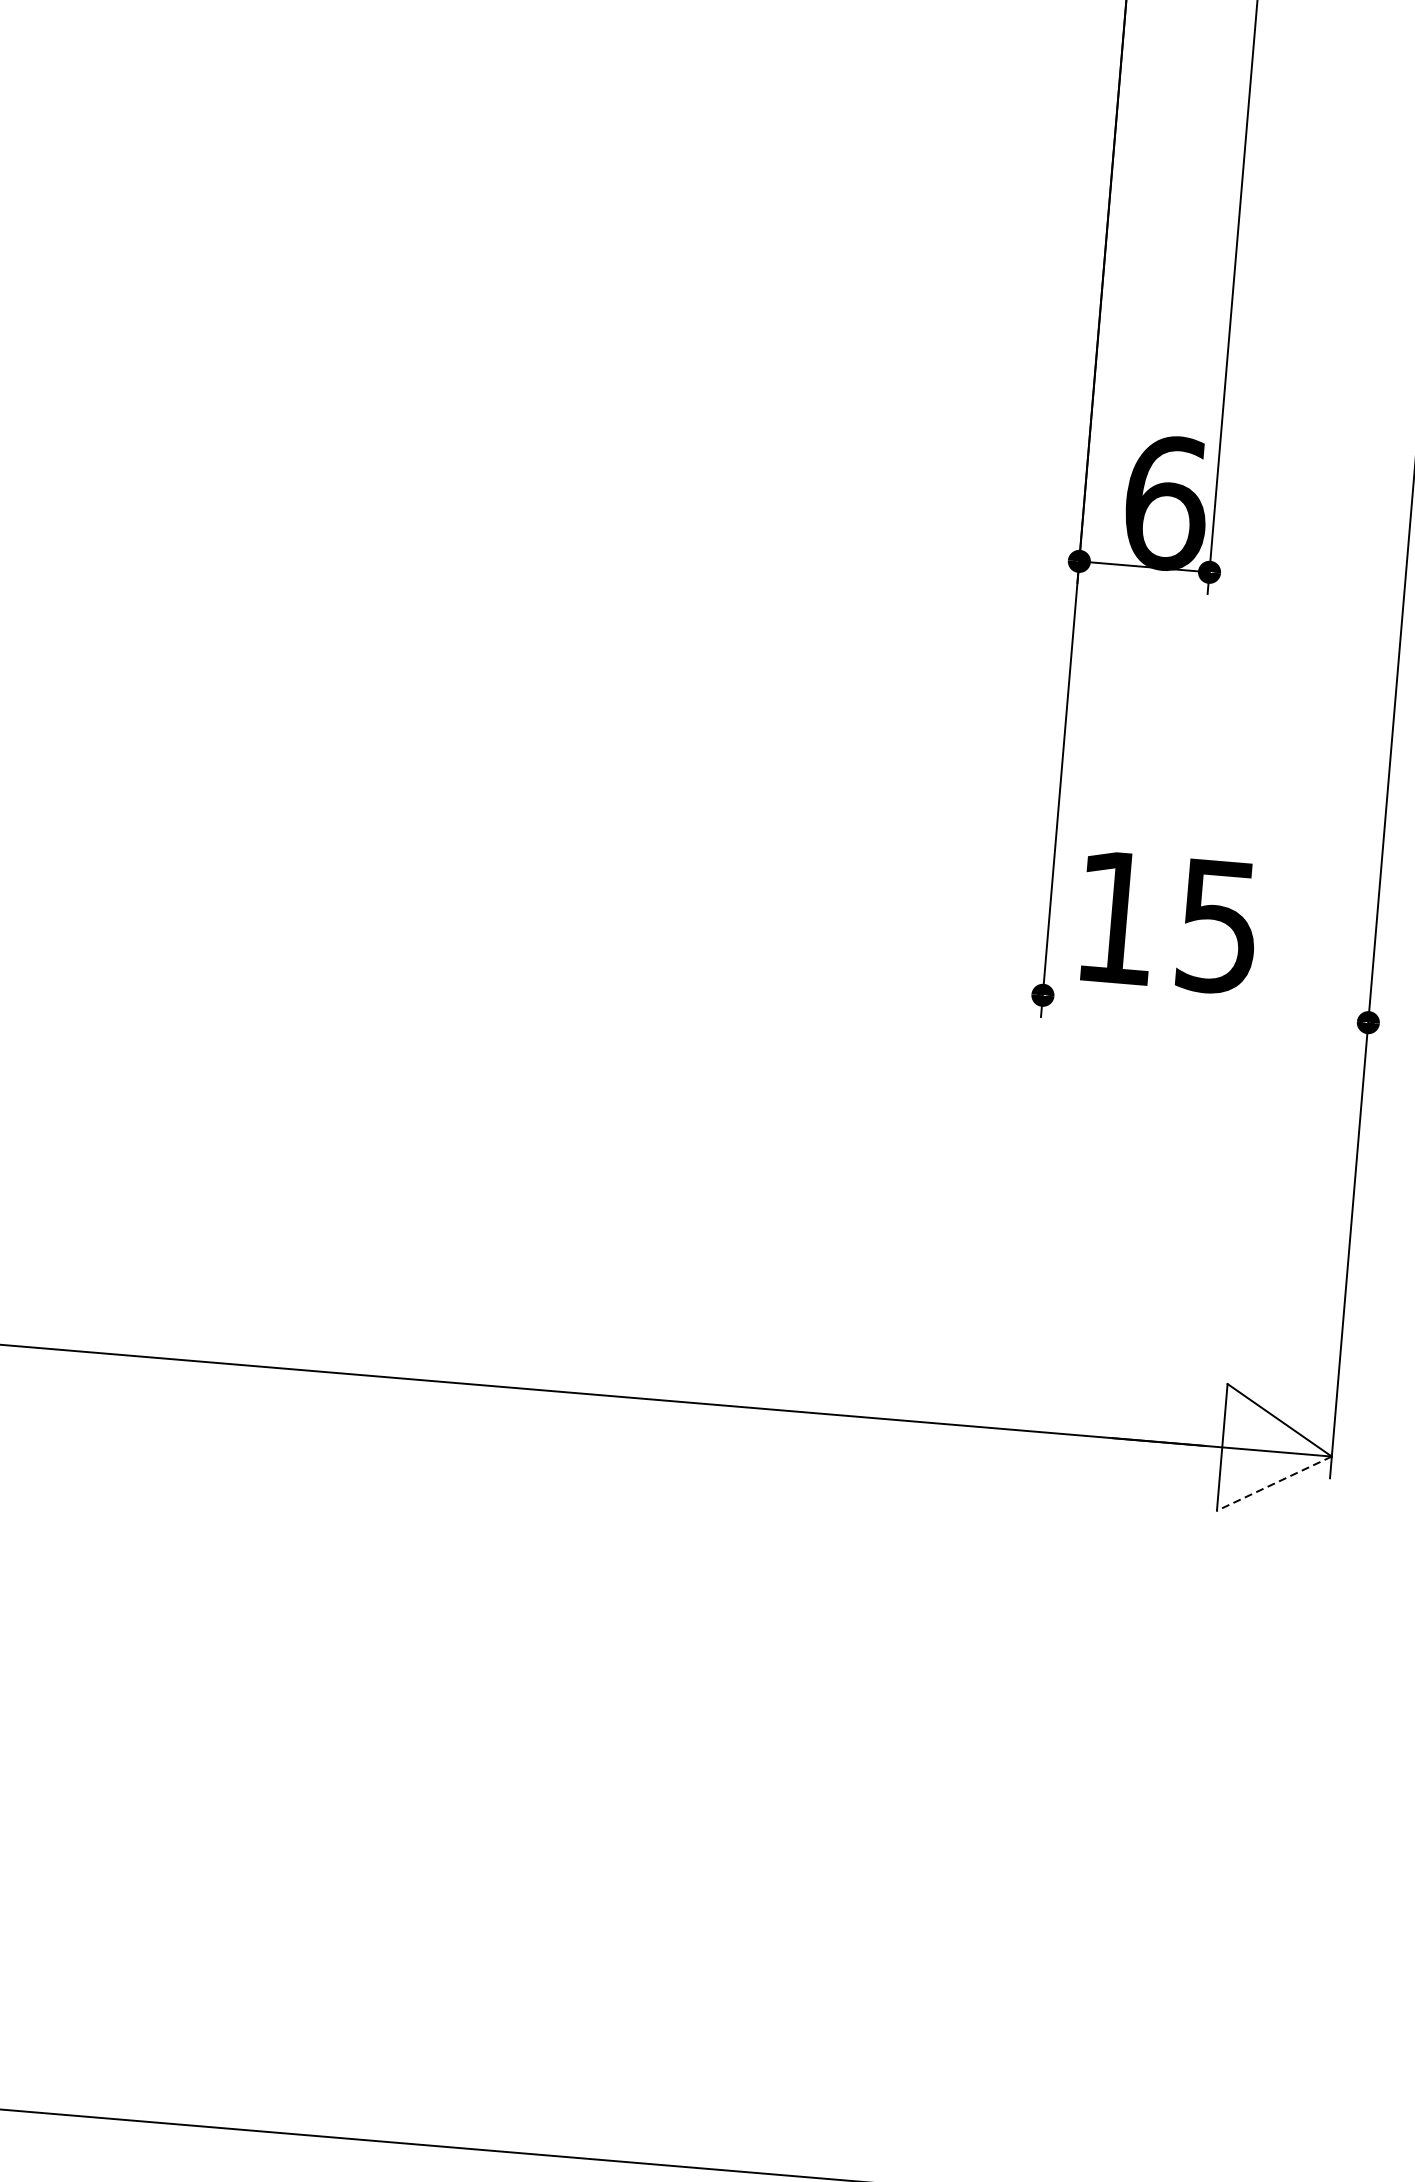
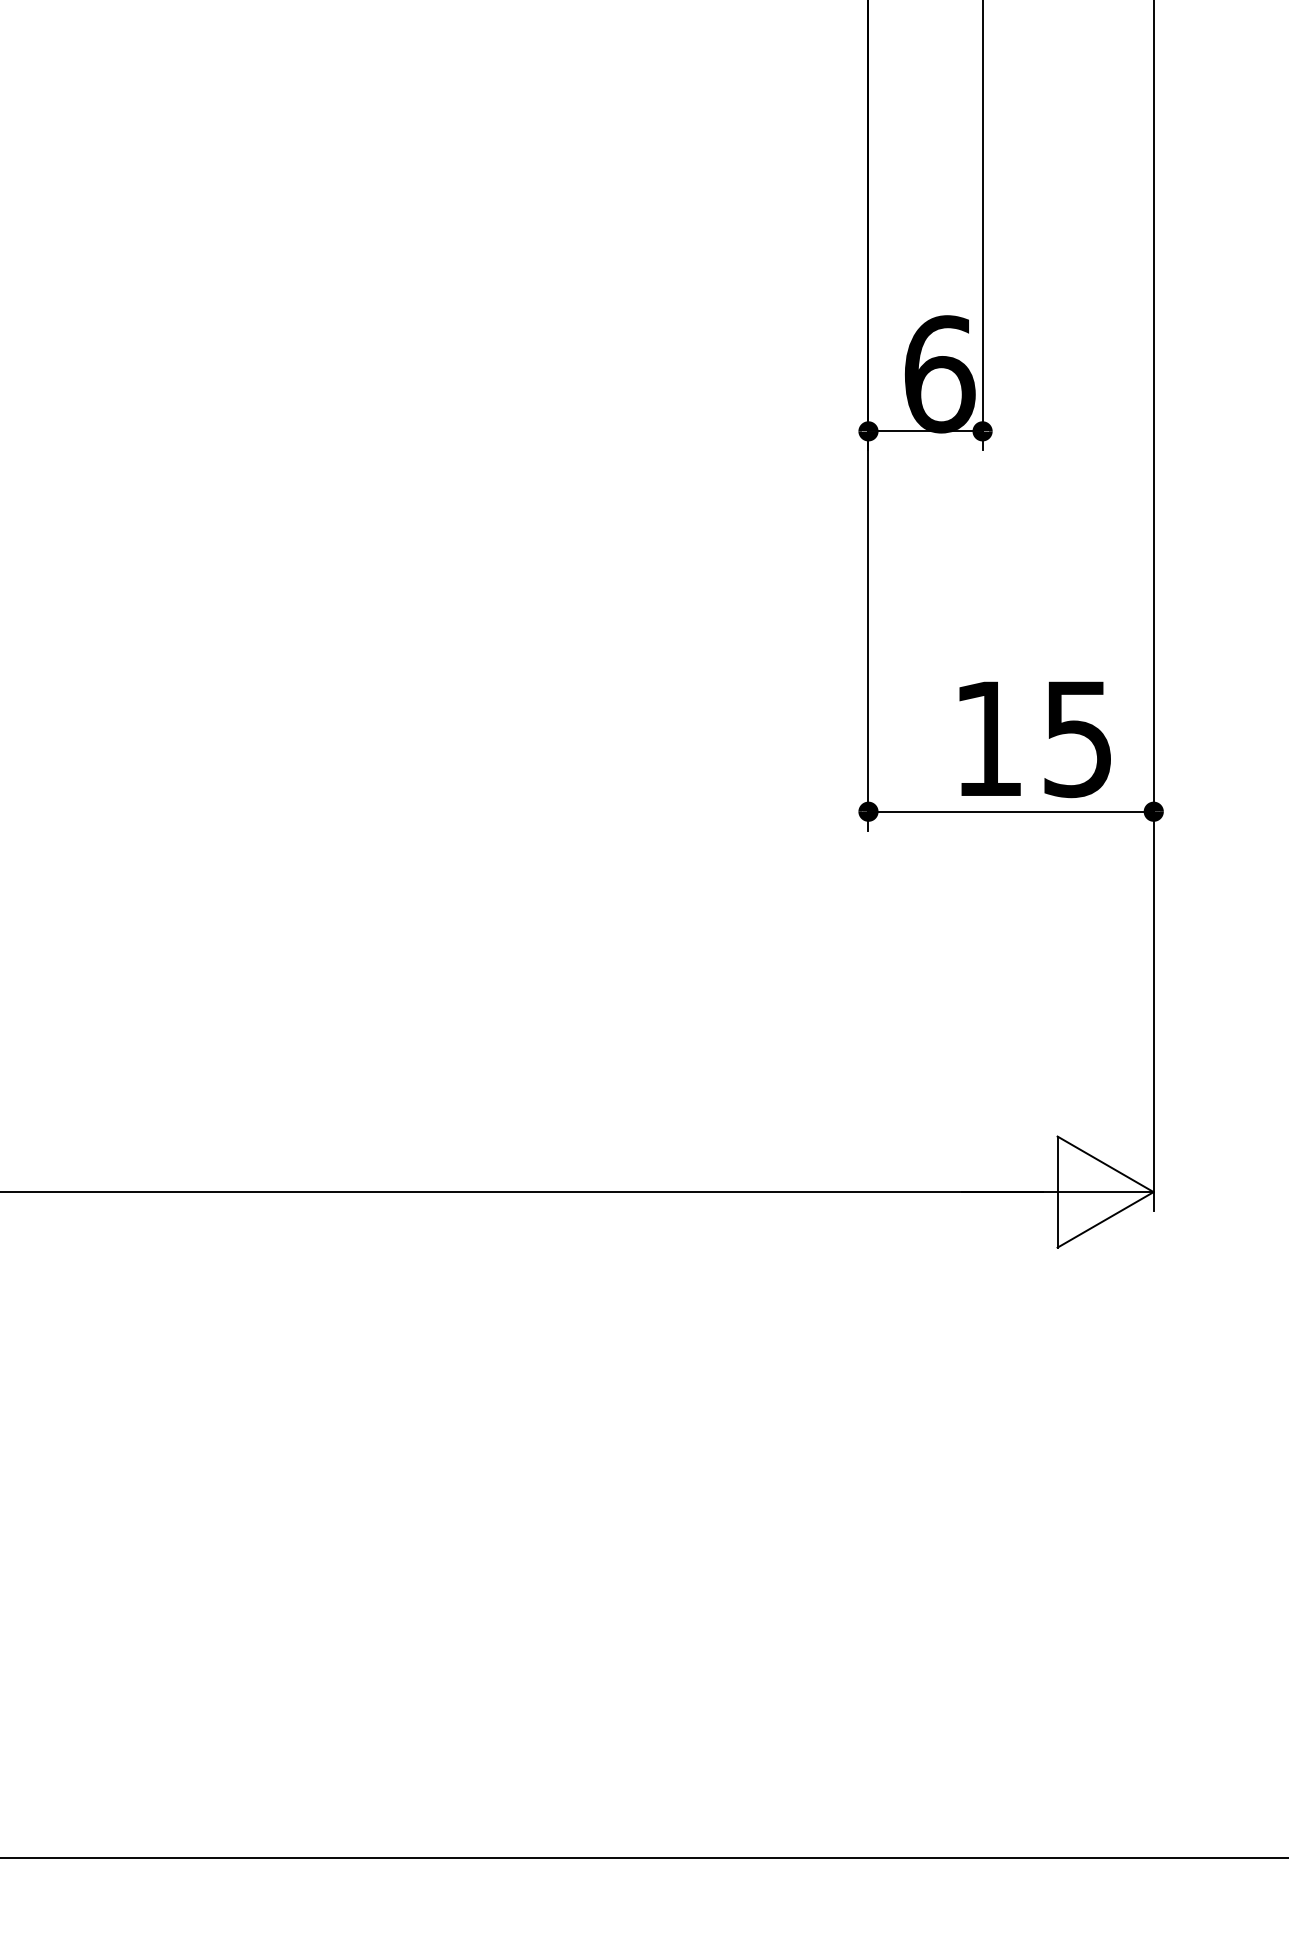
text: (1168, 922) -> (1034, 739), moved
line: (1204, 1008) -> (1010, 811), added
line: (1274, 1484) -> (1105, 1220), dashed -> solid

